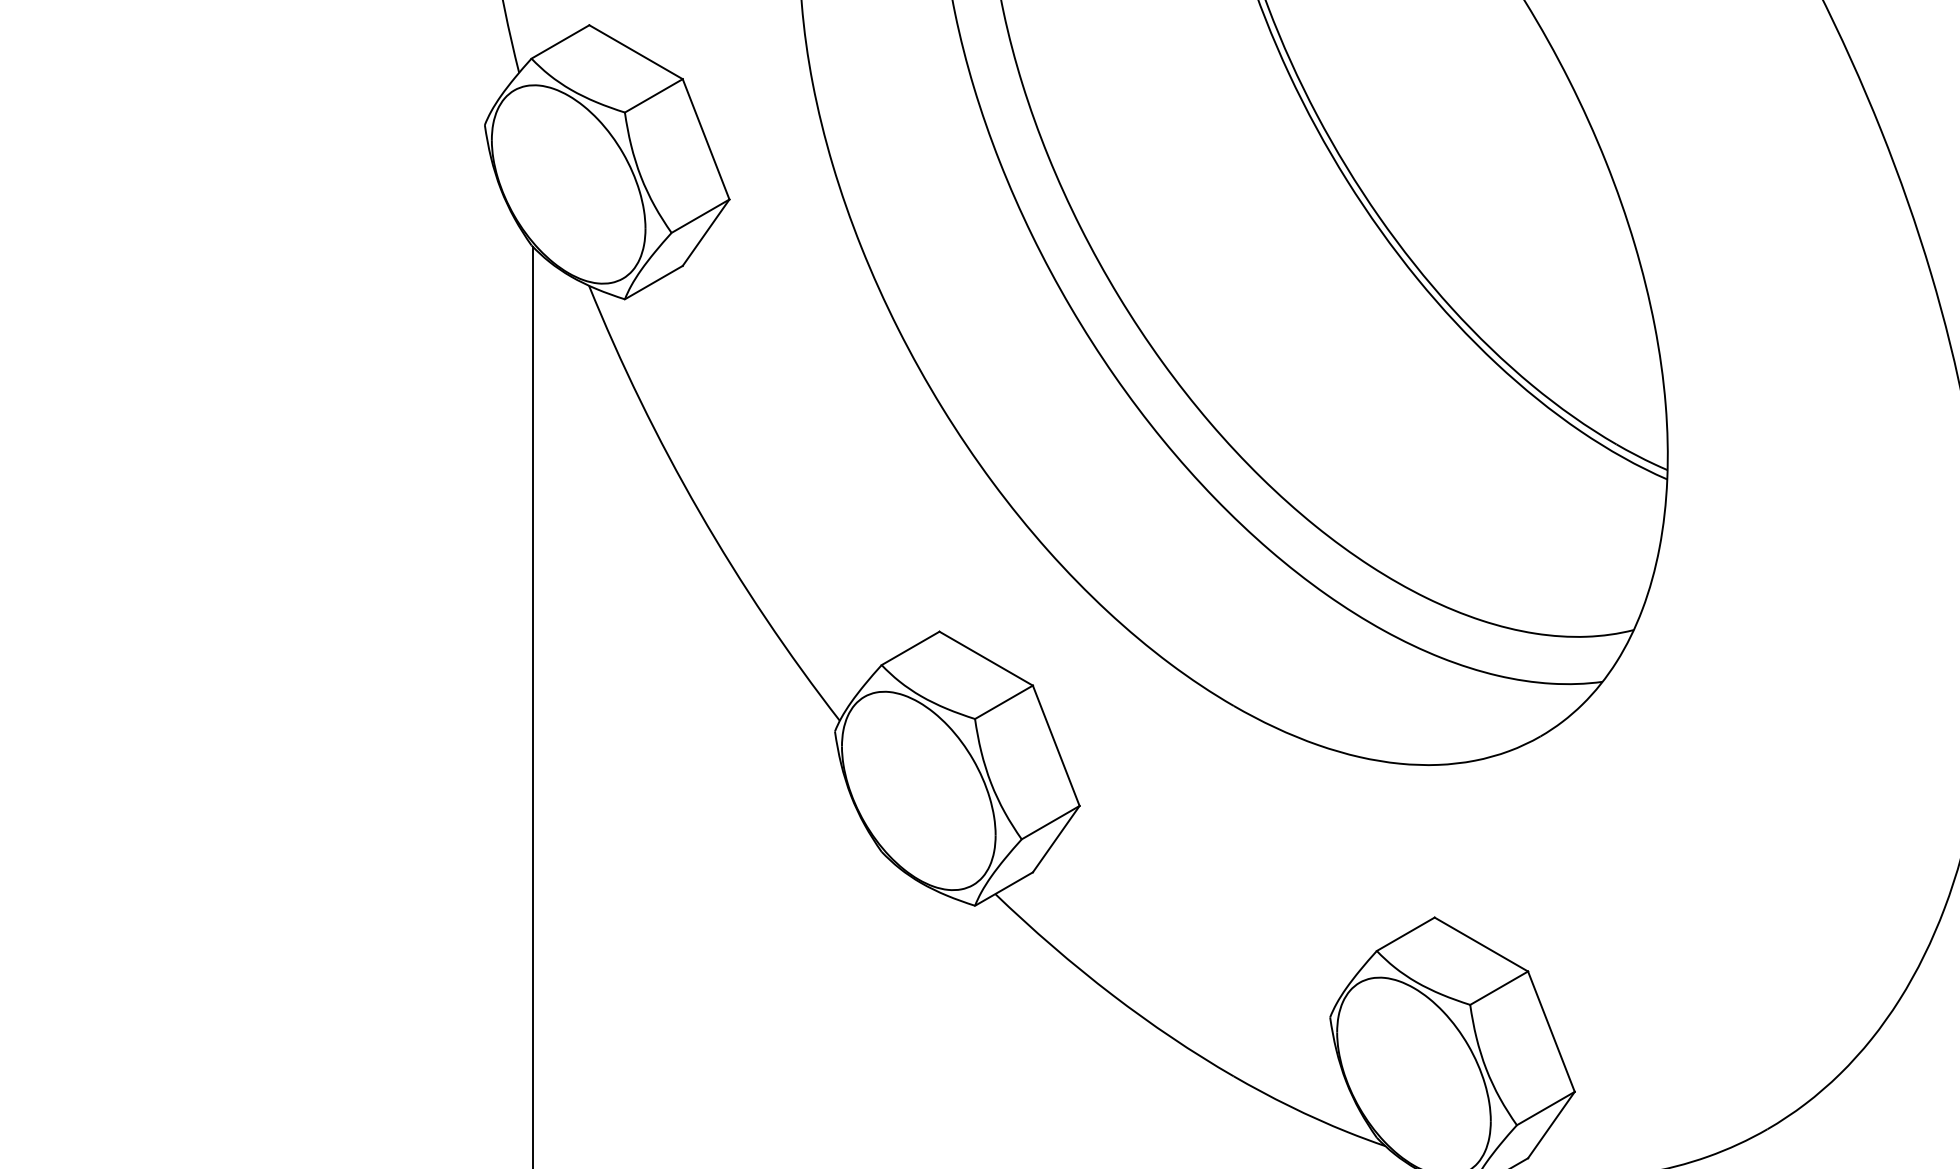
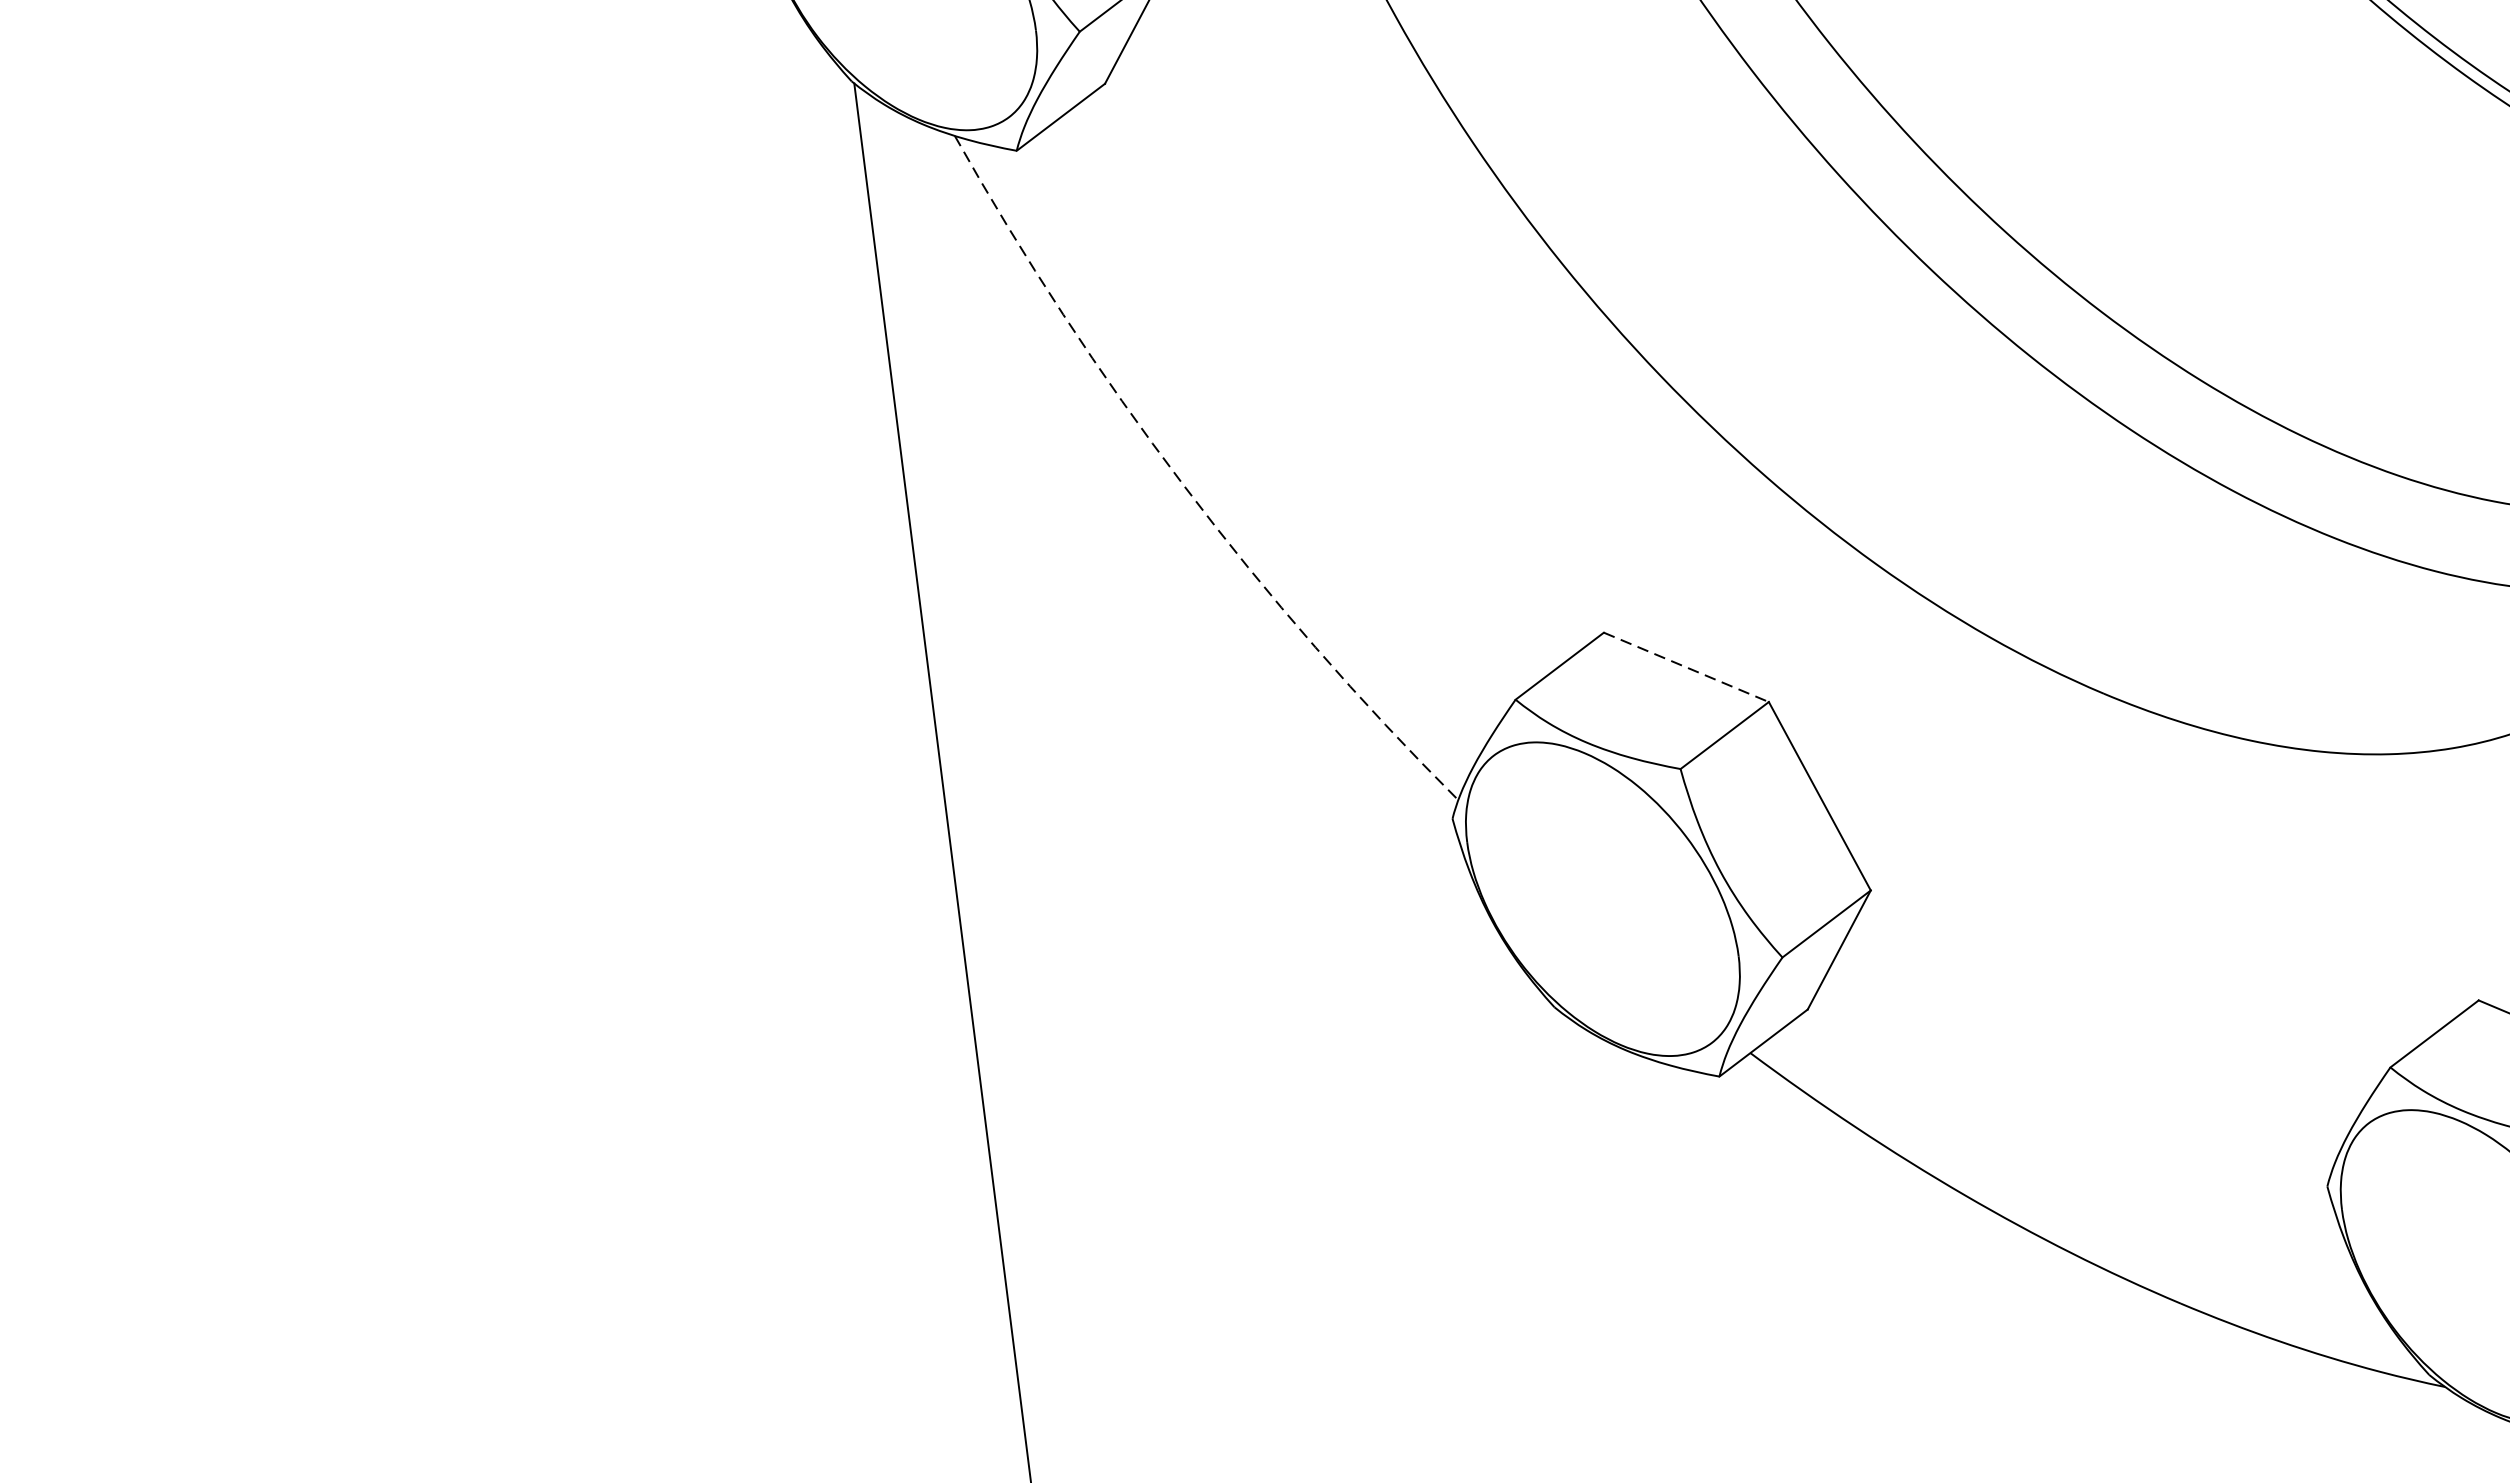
arc: (699, 511) -> (1183, 484), solid -> dashed
line: (986, 658) -> (1686, 667), solid -> dashed

